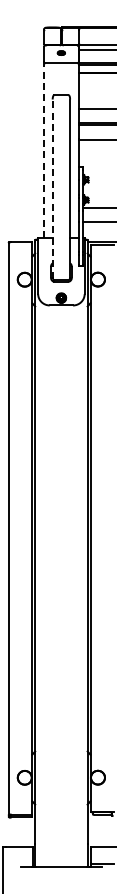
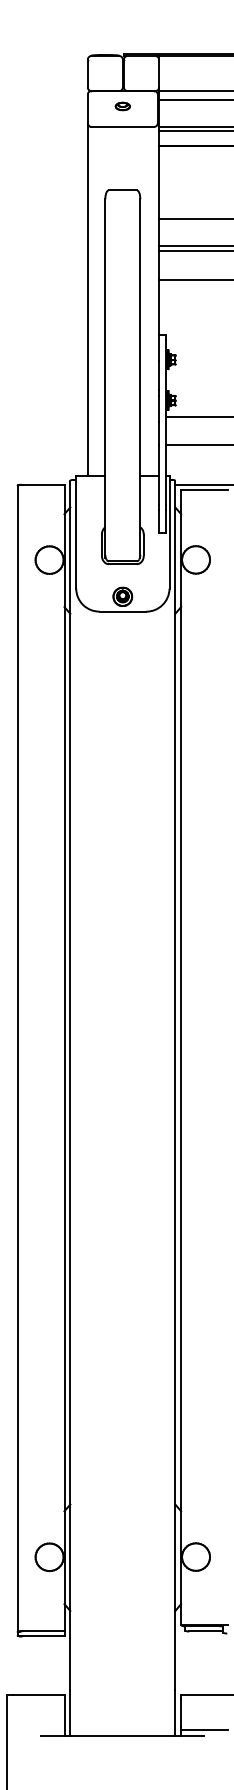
line: (43, 149) -> (86, 299), dashed -> solid
line: (52, 189) -> (104, 379), dashed -> solid

